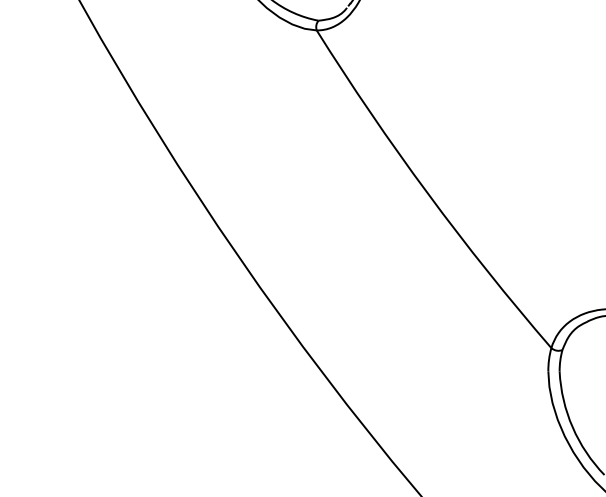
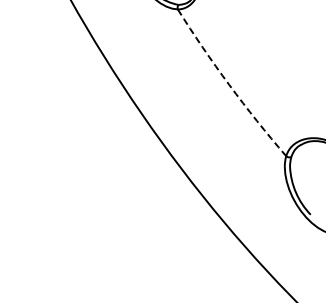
arc: (428, 192) -> (229, 84), solid -> dashed

